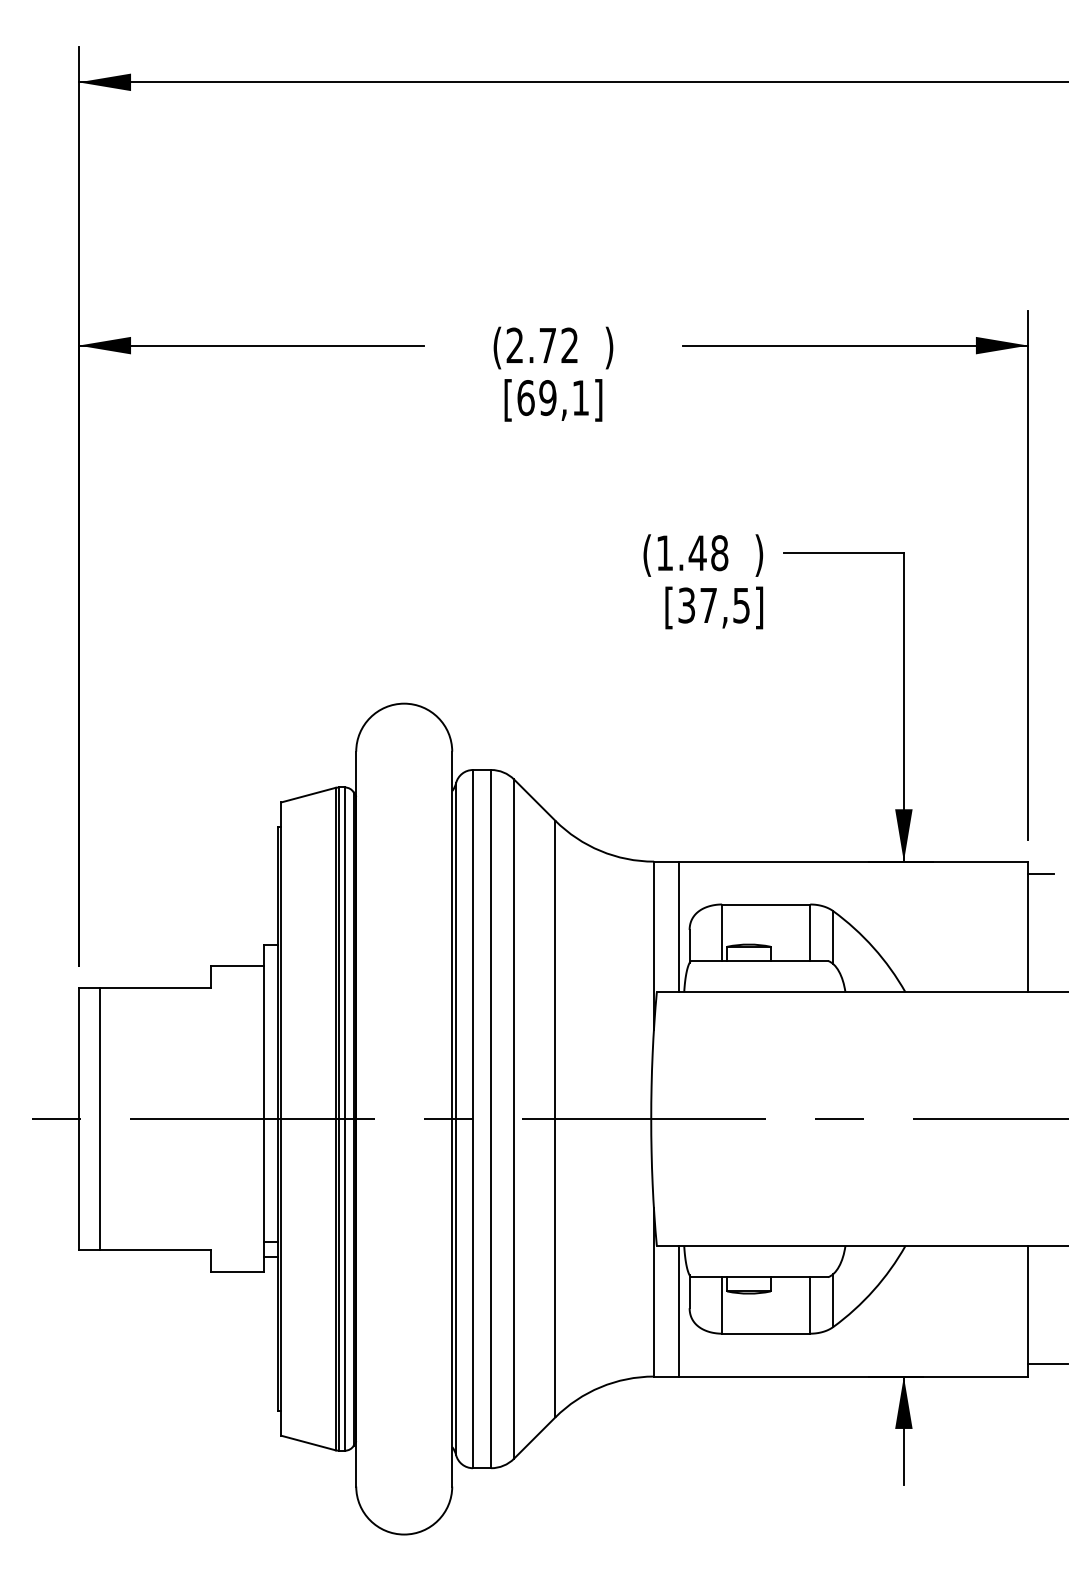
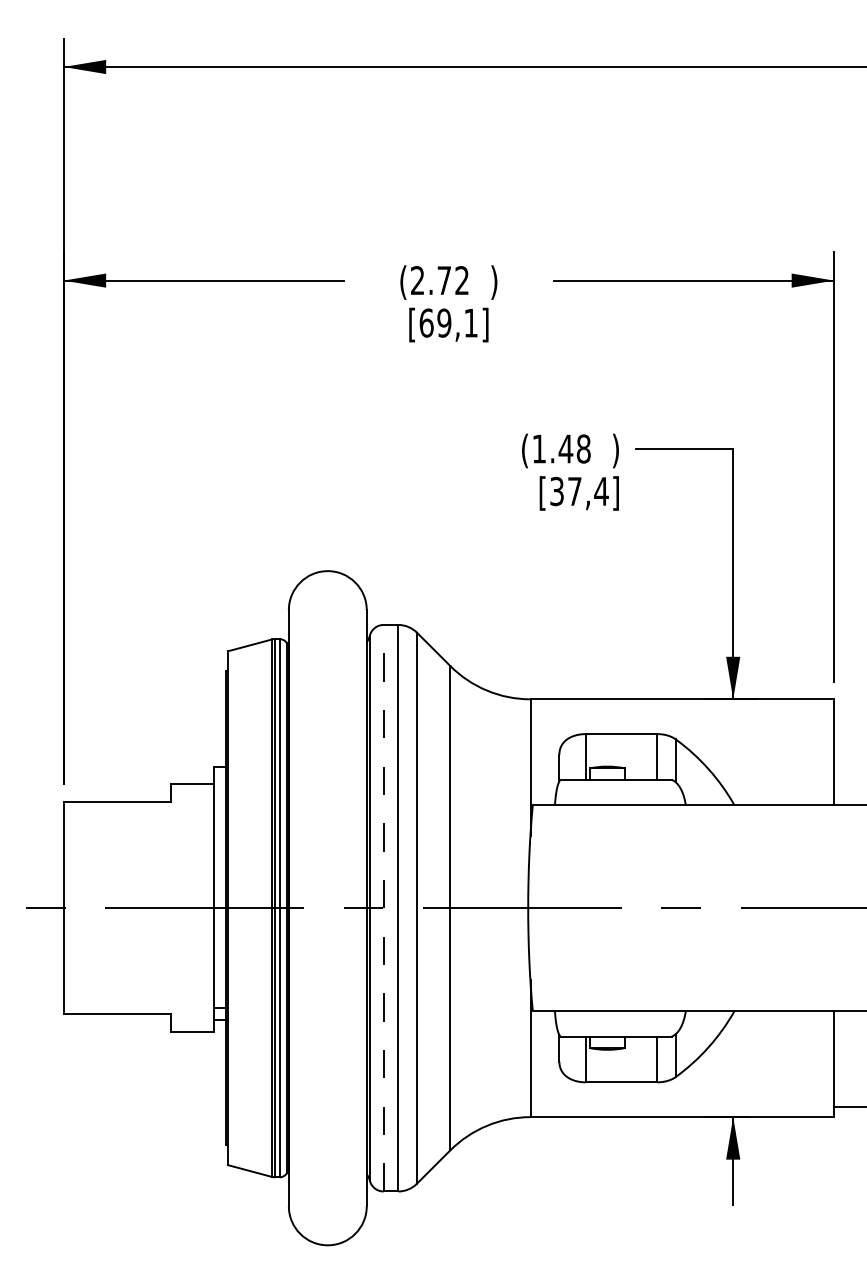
text: (741, 605) -> (601, 491), [37,5] -> [37,4]
line: (1041, 873) -> (844, 708), removed
line: (679, 926) -> (551, 751), removed
line: (473, 1118) -> (384, 907), solid -> dashed
line: (99, 1119) -> (80, 908), removed
line: (679, 1310) -> (551, 1063), removed

